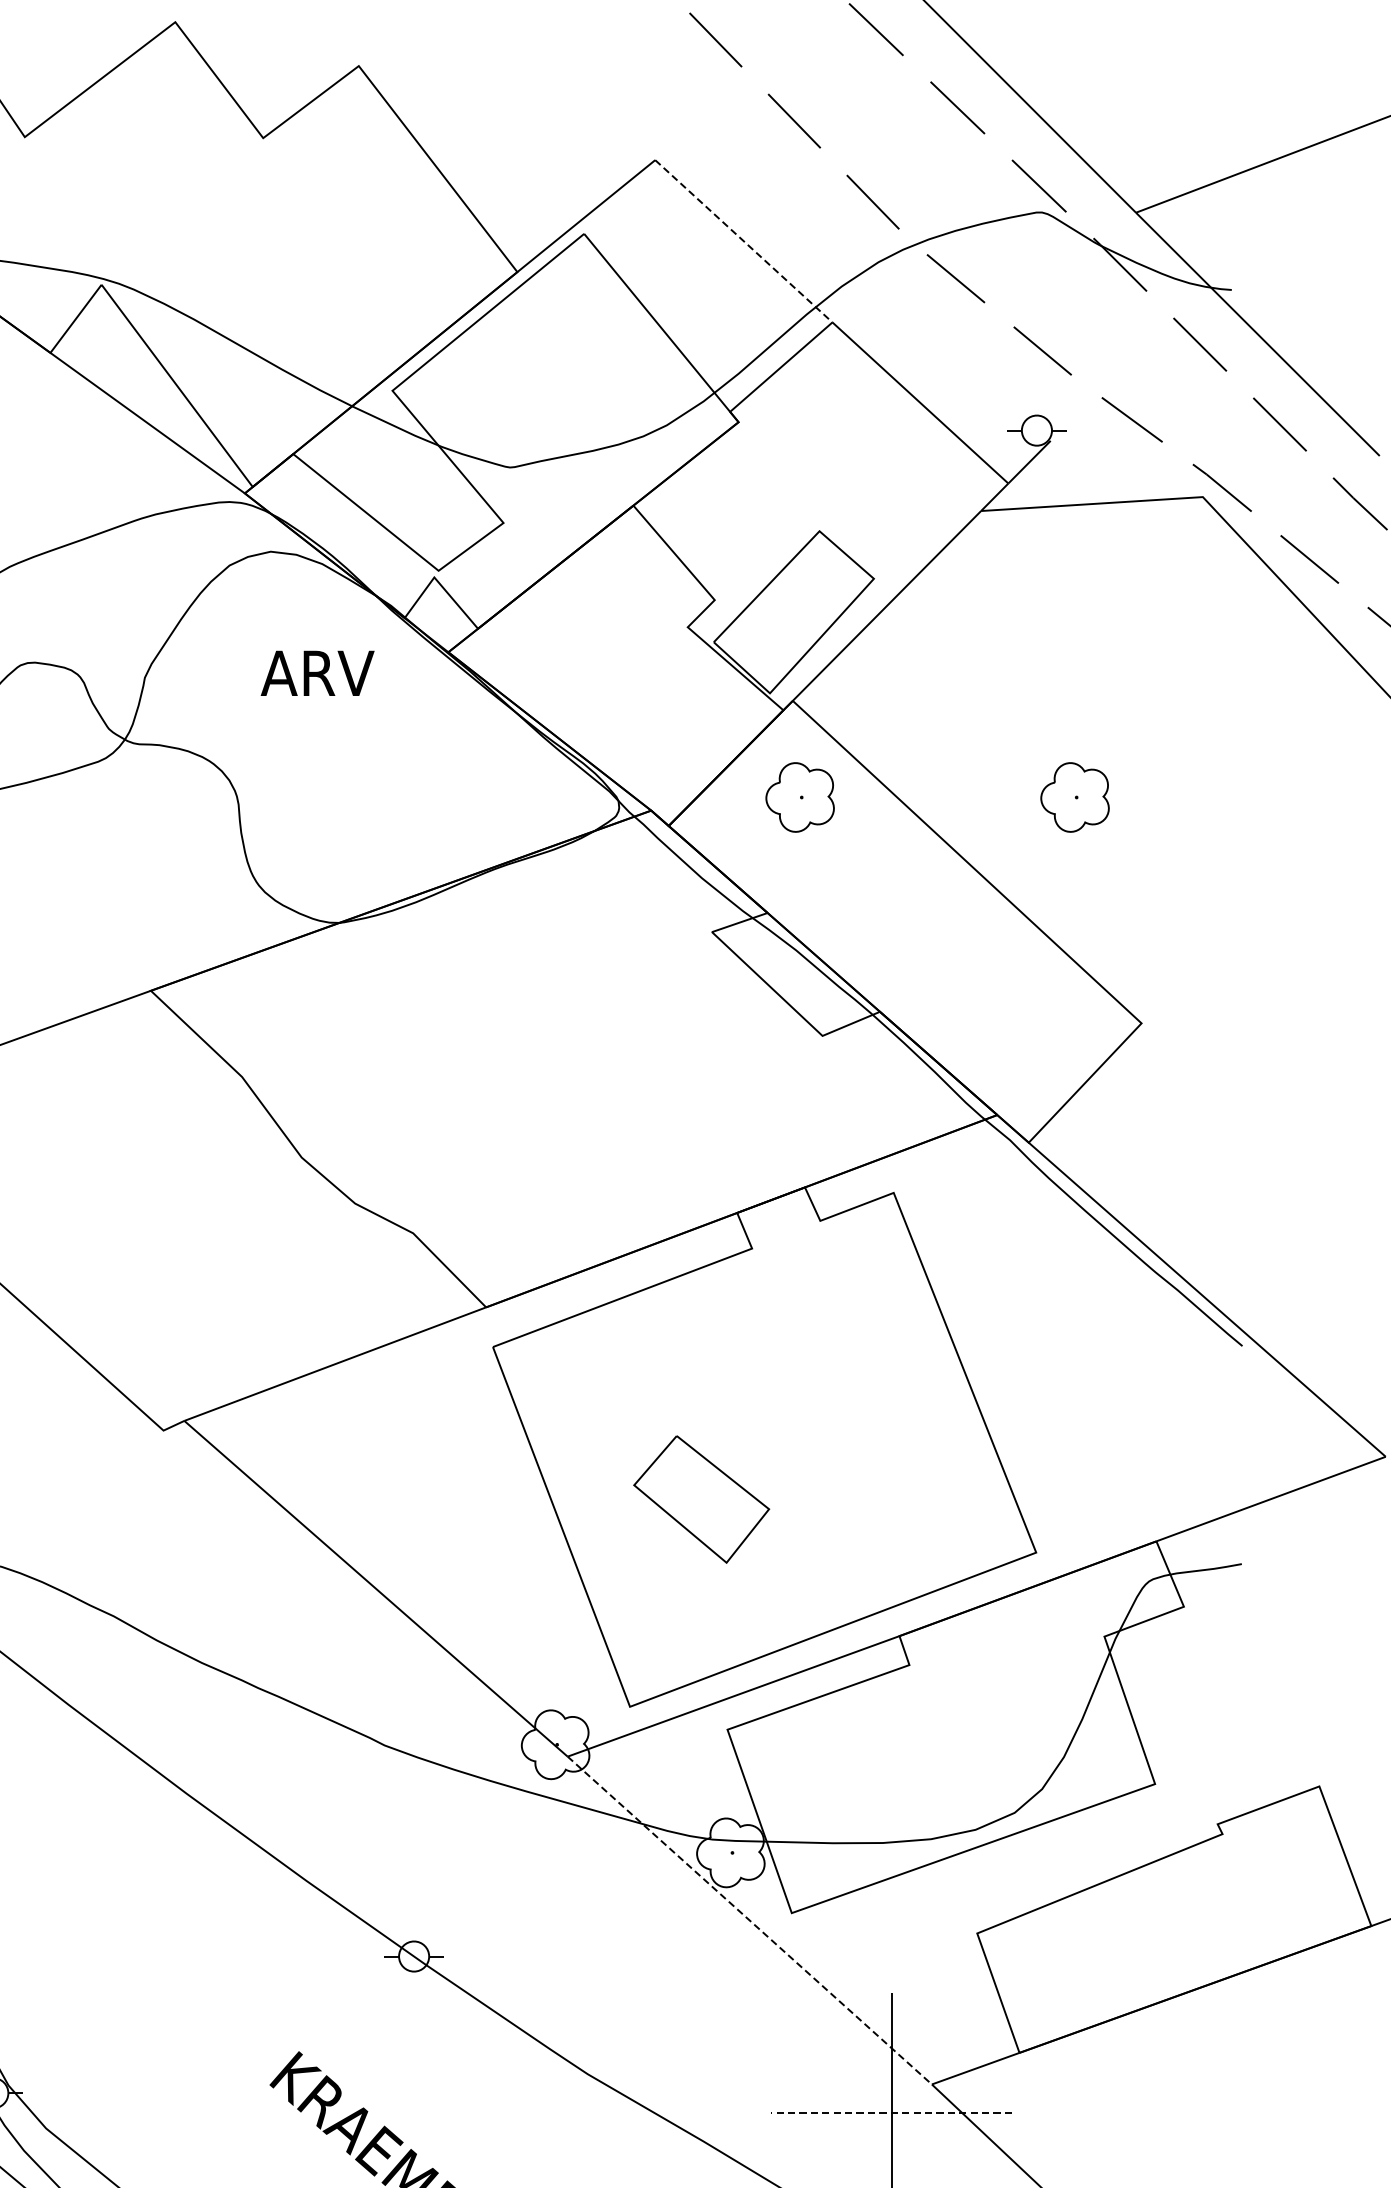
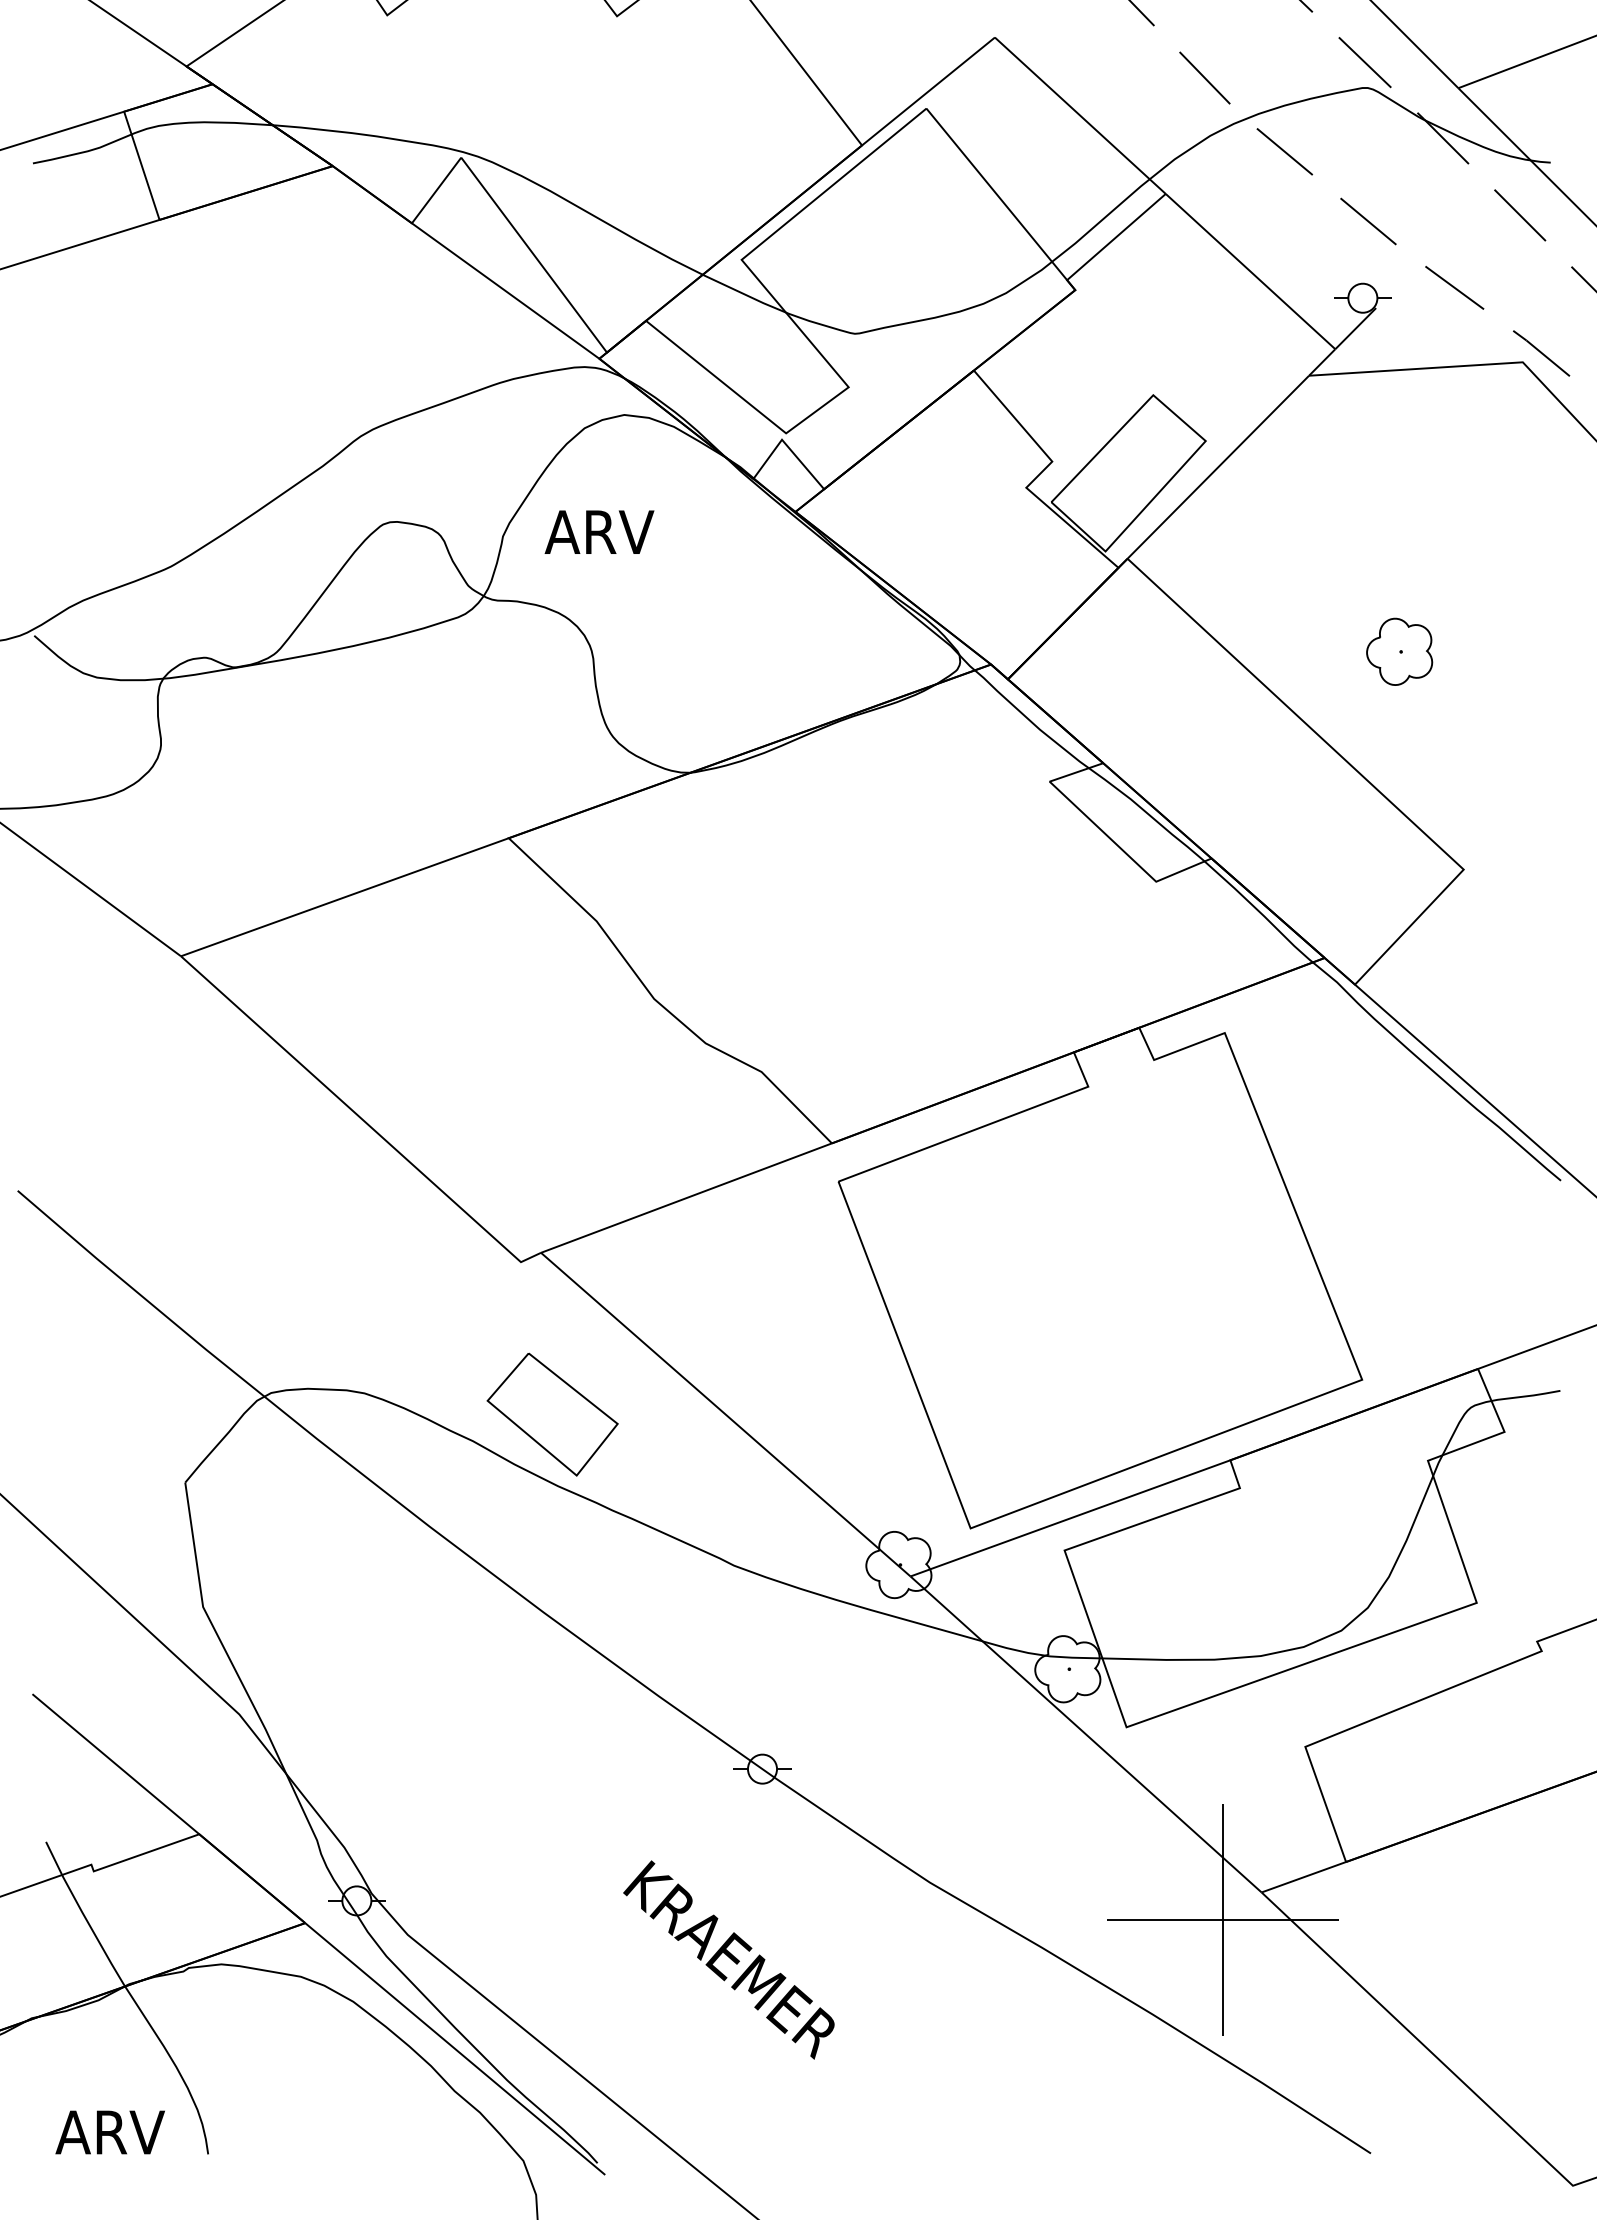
line: (744, 241) -> (1080, 115), dashed -> solid
text: (317, 672) -> (599, 531), moved
part: (800, 797) -> (1134, 651), removed
part: (701, 1499) -> (552, 1414), moved
line: (750, 1920) -> (1086, 1734), dashed -> solid
line: (891, 2112) -> (1222, 1919), dashed -> solid

